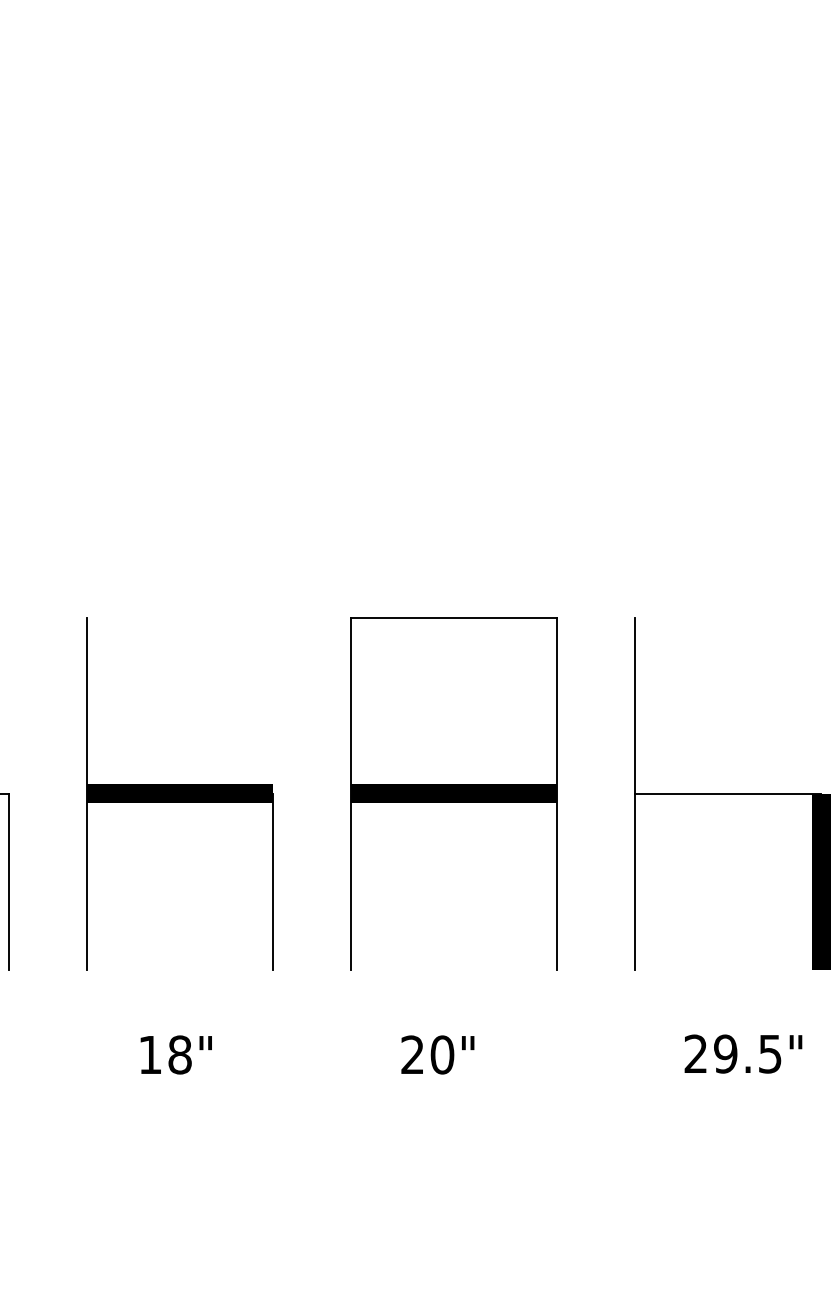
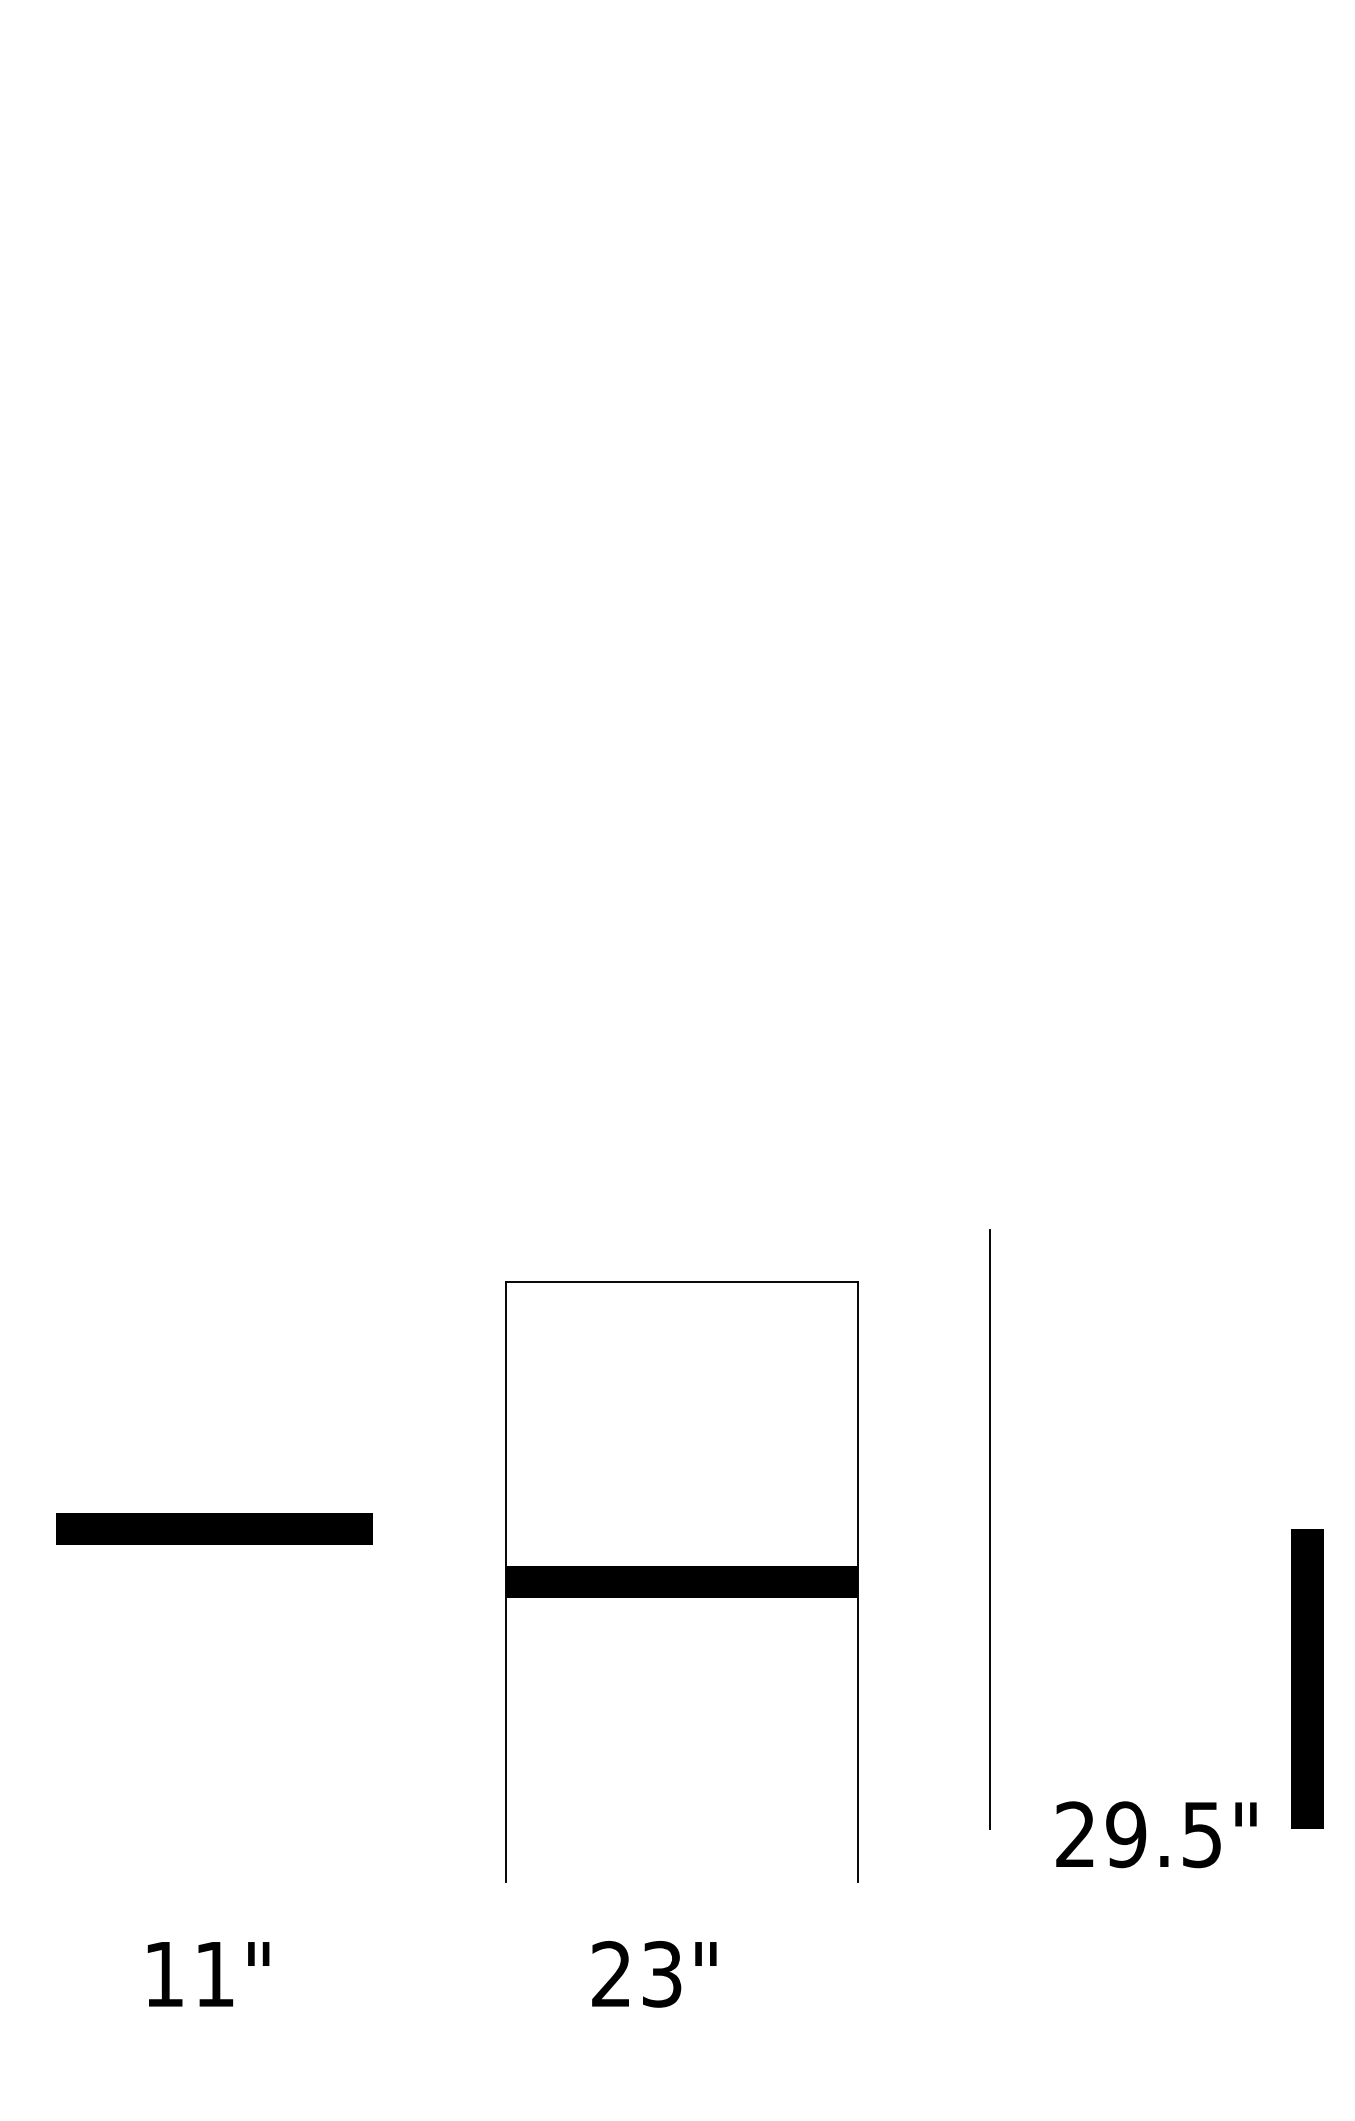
line: (86, 793) -> (55, 1528), removed
part: (453, 793) -> (680, 1581), moved
line: (728, 793) -> (1149, 1528), removed
line: (273, 881) -> (374, 1678), removed
text: (743, 1053) -> (1156, 1833), moved
text: (179, 1054) -> (213, 1973), 18" -> 11"
text: (442, 1054) -> (662, 1973), 20" -> 23"

